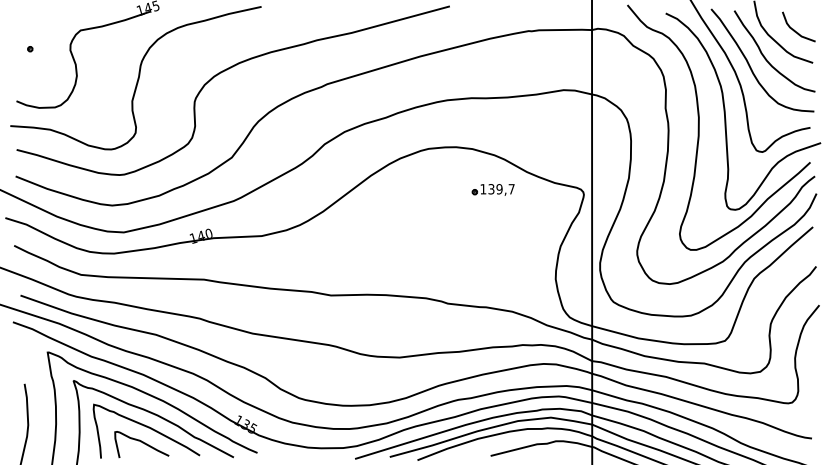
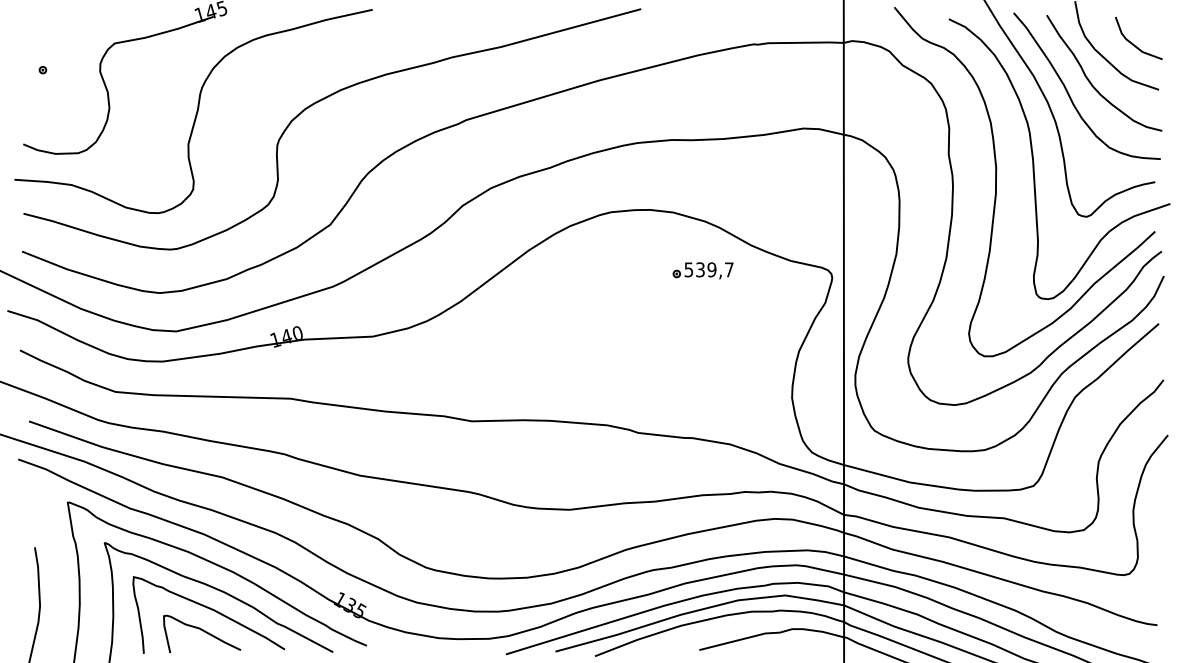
text: (483, 189) -> (689, 270), 139,7 -> 539,7

